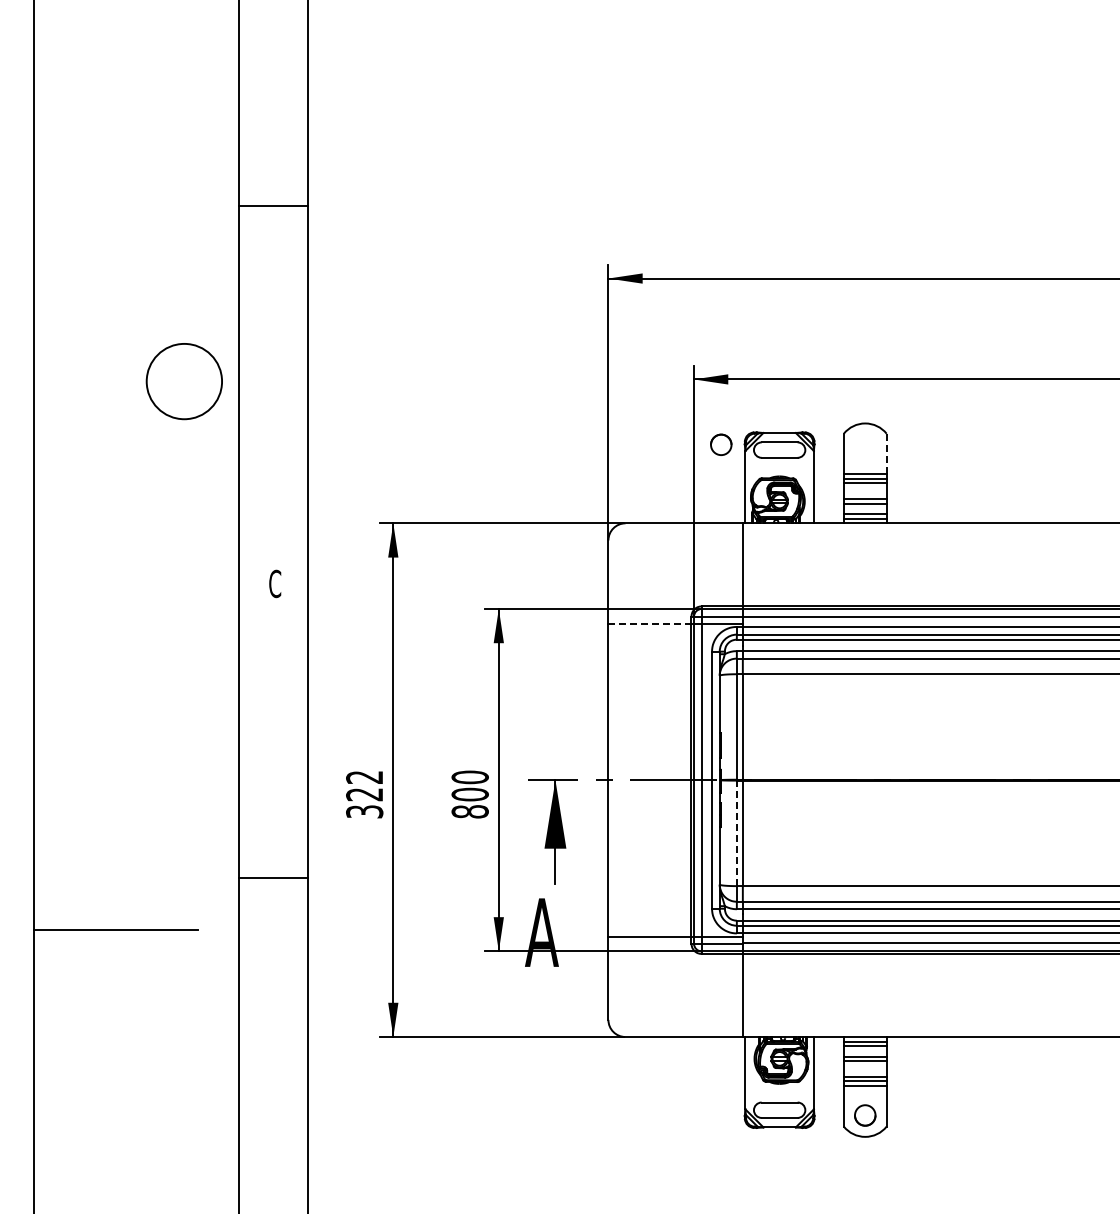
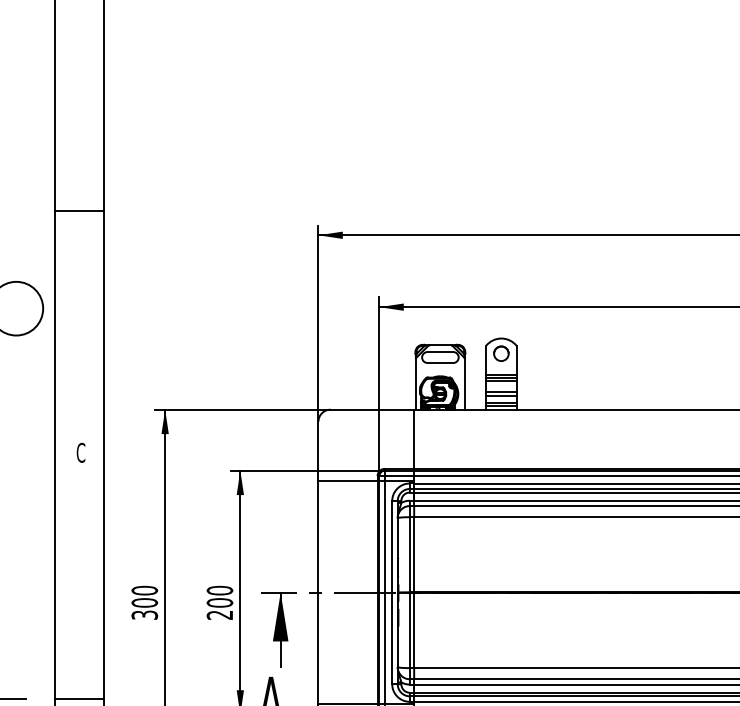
line: (273, 205) -> (79, 211), moved
circle: (721, 444) -> (501, 353), moved
line: (886, 453) -> (516, 359), dashed -> solid
line: (649, 623) -> (347, 481), dashed -> solid
text: (364, 785) -> (144, 596), 322 -> 300
text: (469, 811) -> (219, 614), 800 -> 200
line: (736, 833) -> (409, 630), dashed -> solid
line: (273, 877) -> (79, 699), moved

